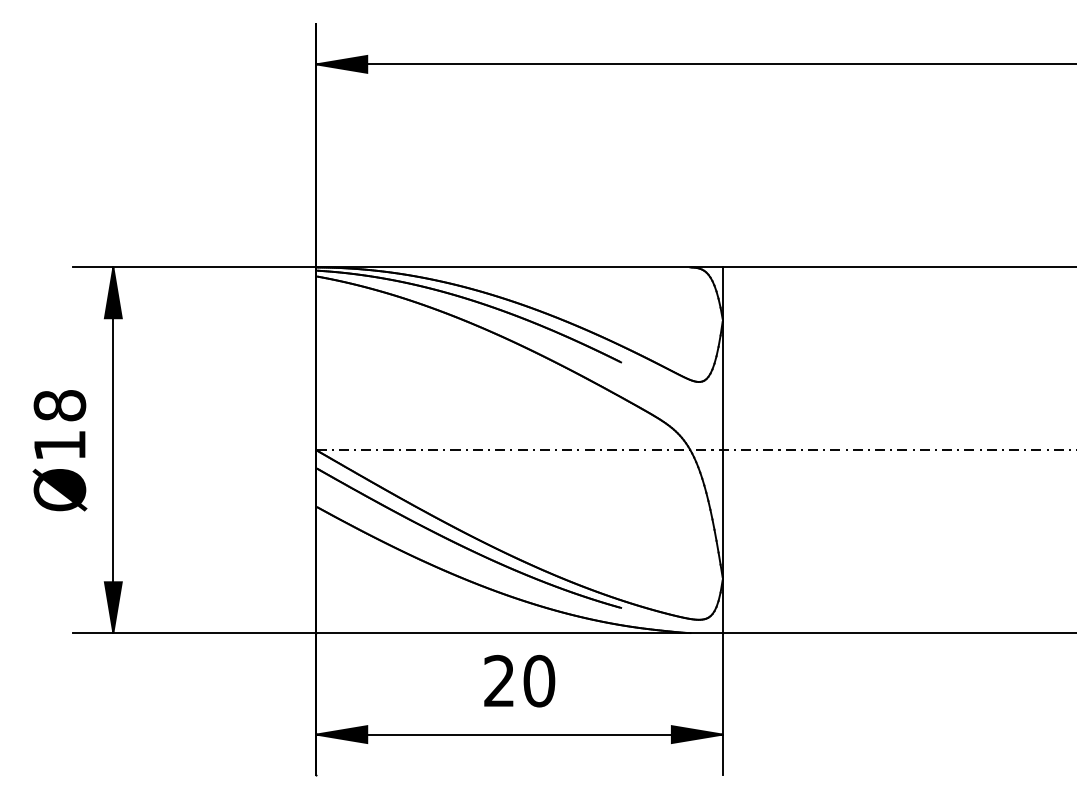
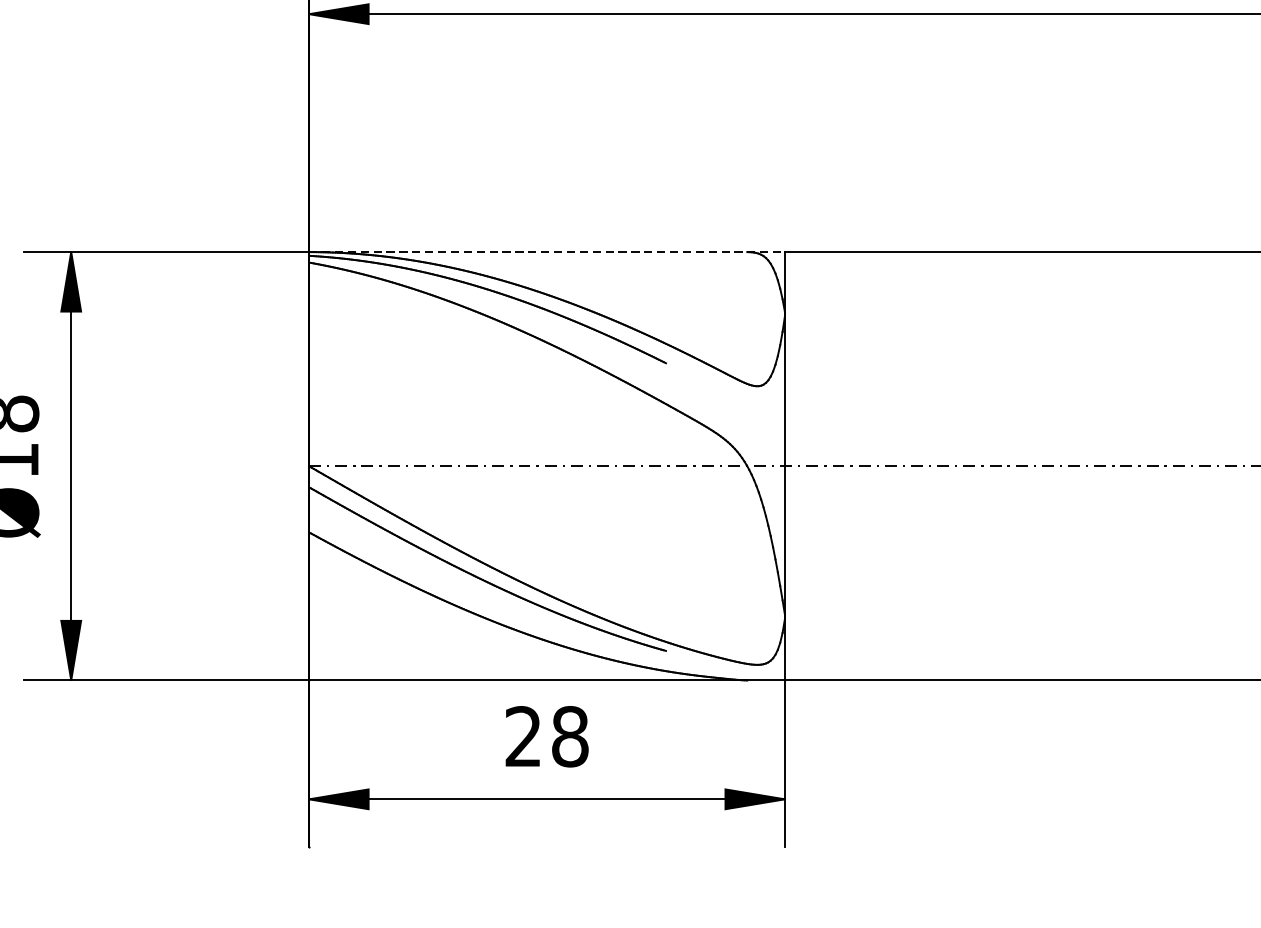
line: (520, 267) -> (548, 252), solid -> dashed
text: (539, 681) -> (570, 737), 20 -> 28

